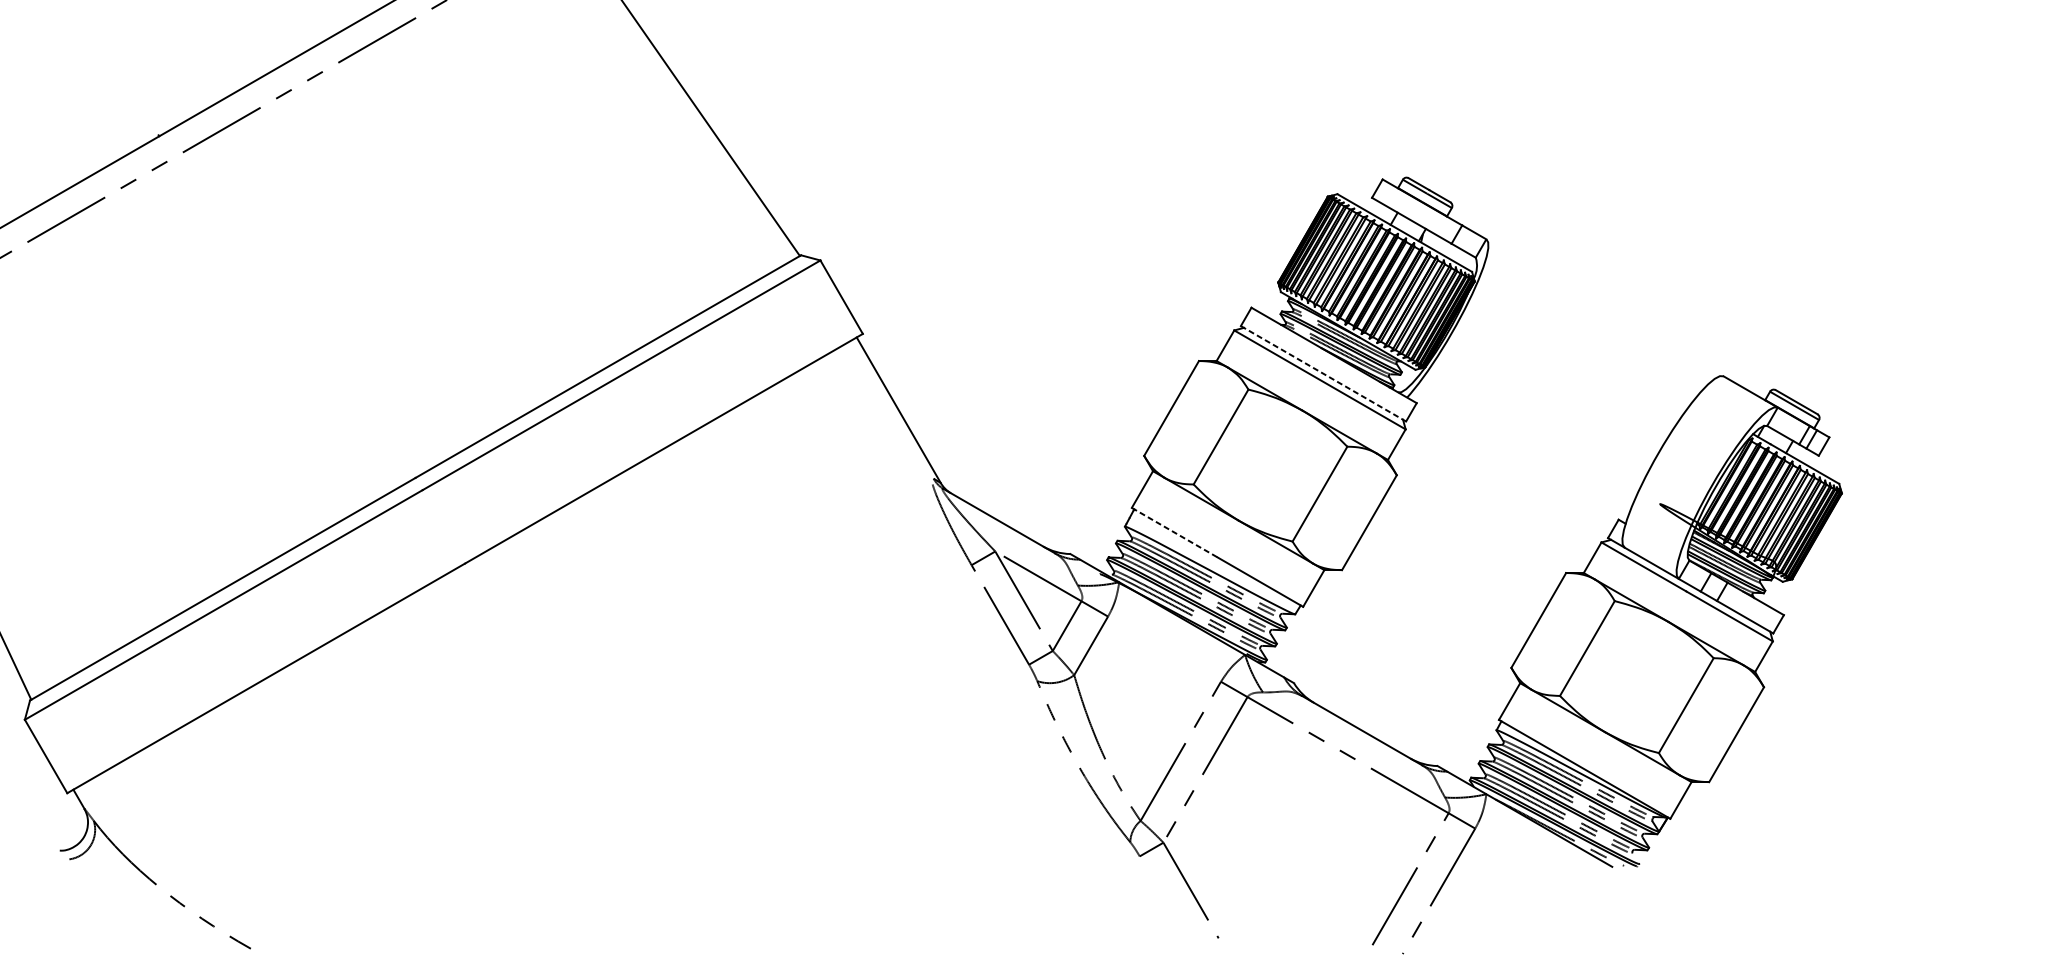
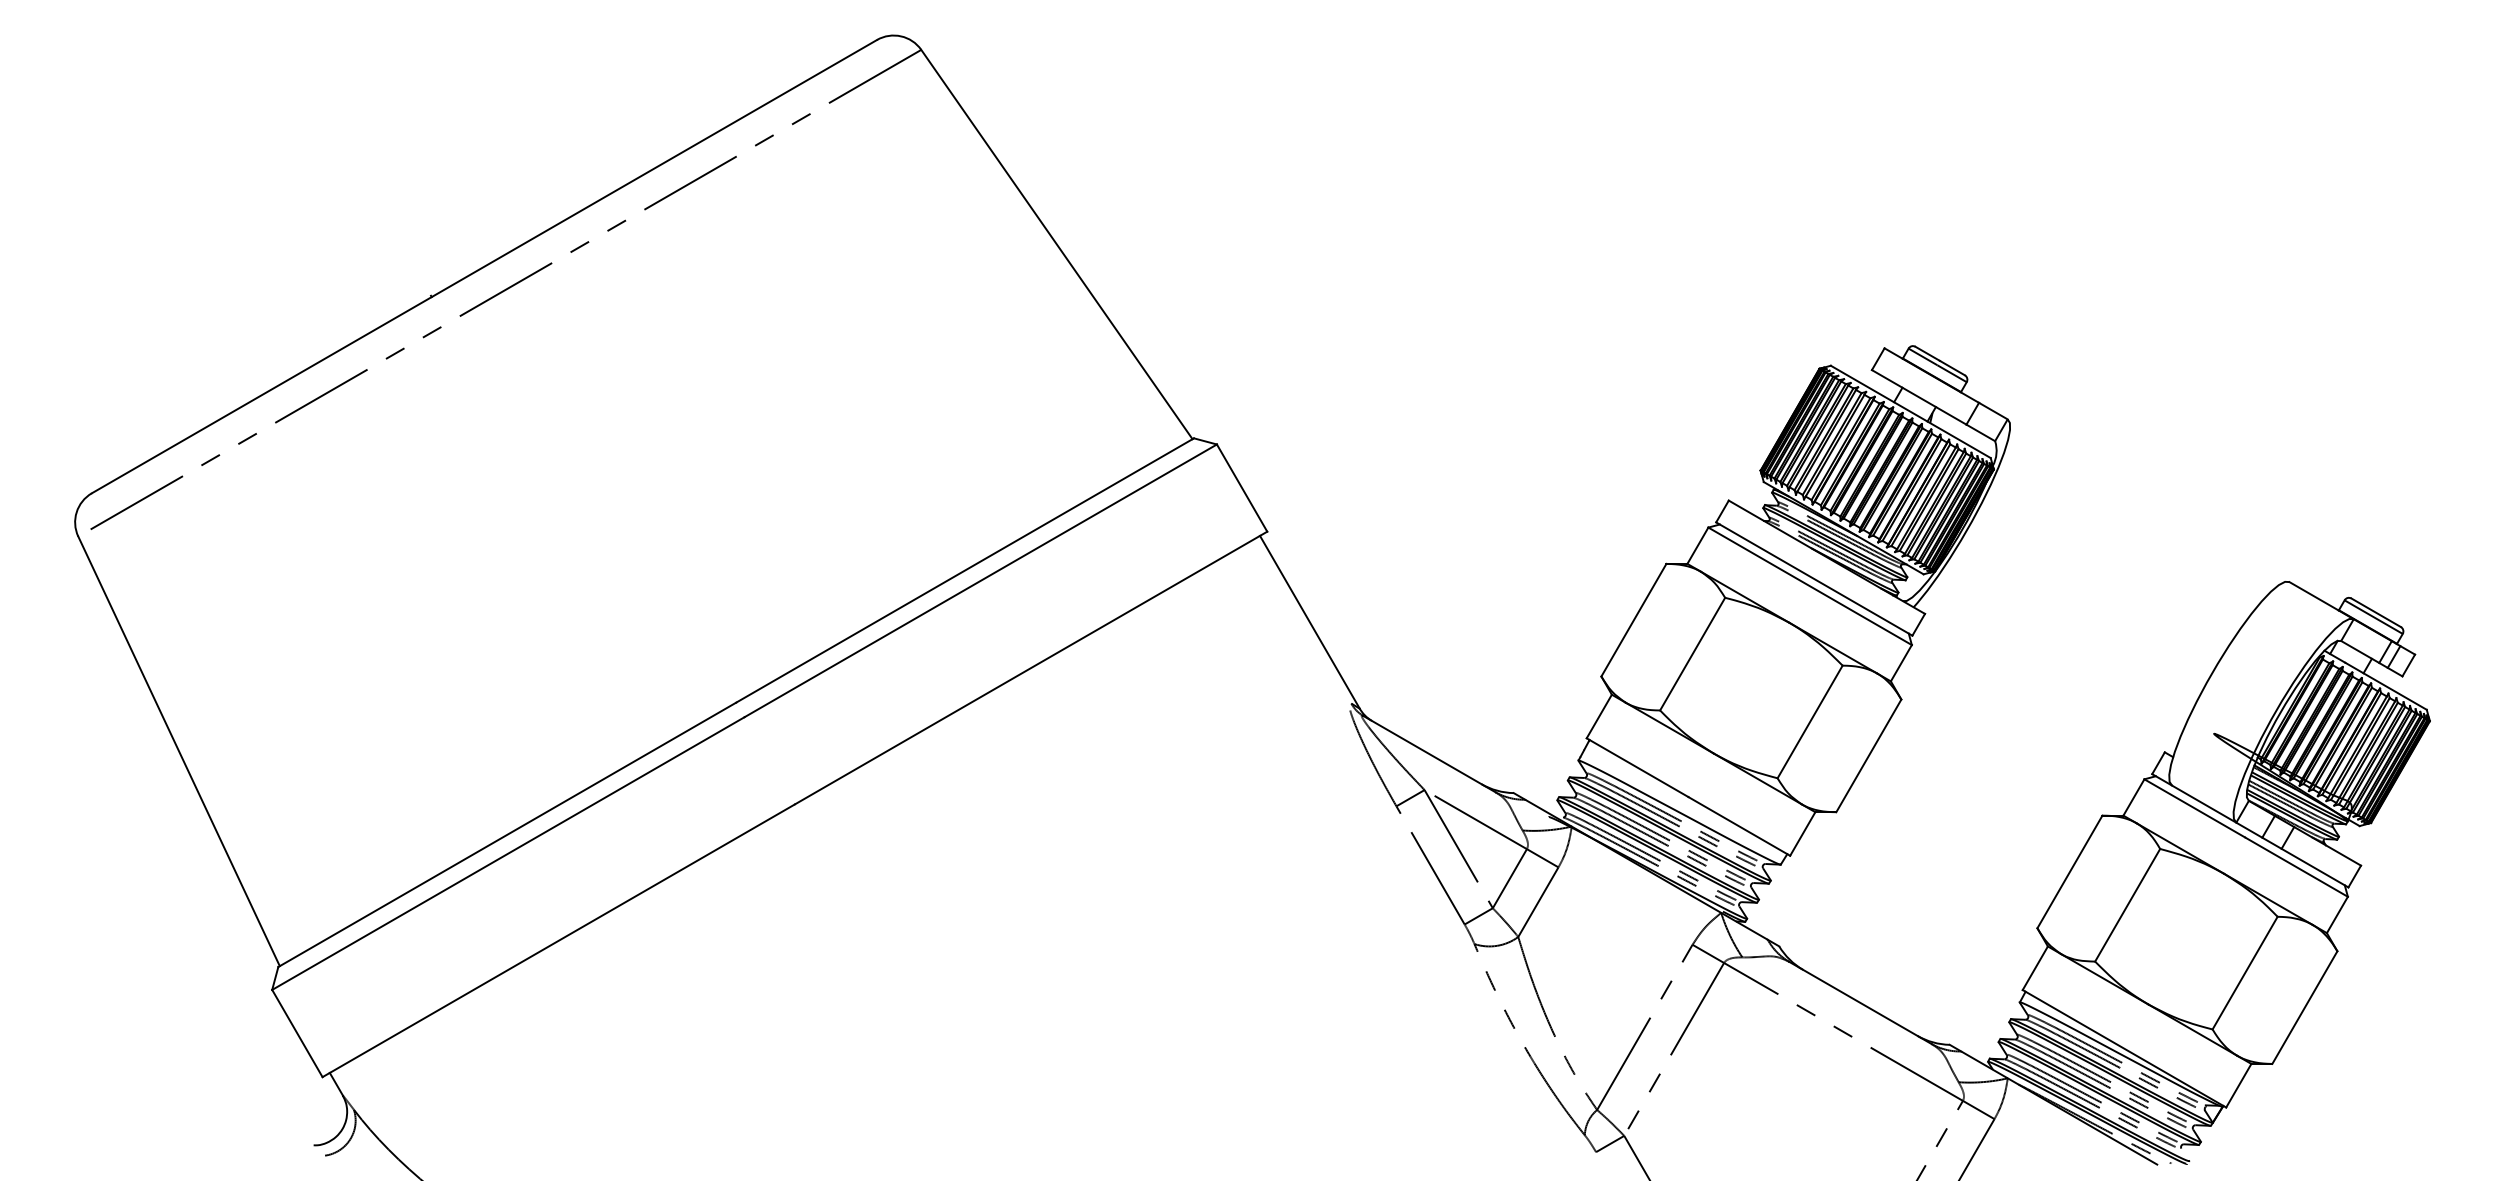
line: (1323, 374) -> (1814, 579), dashed -> solid
line: (1174, 532) -> (1637, 767), dashed -> solid

